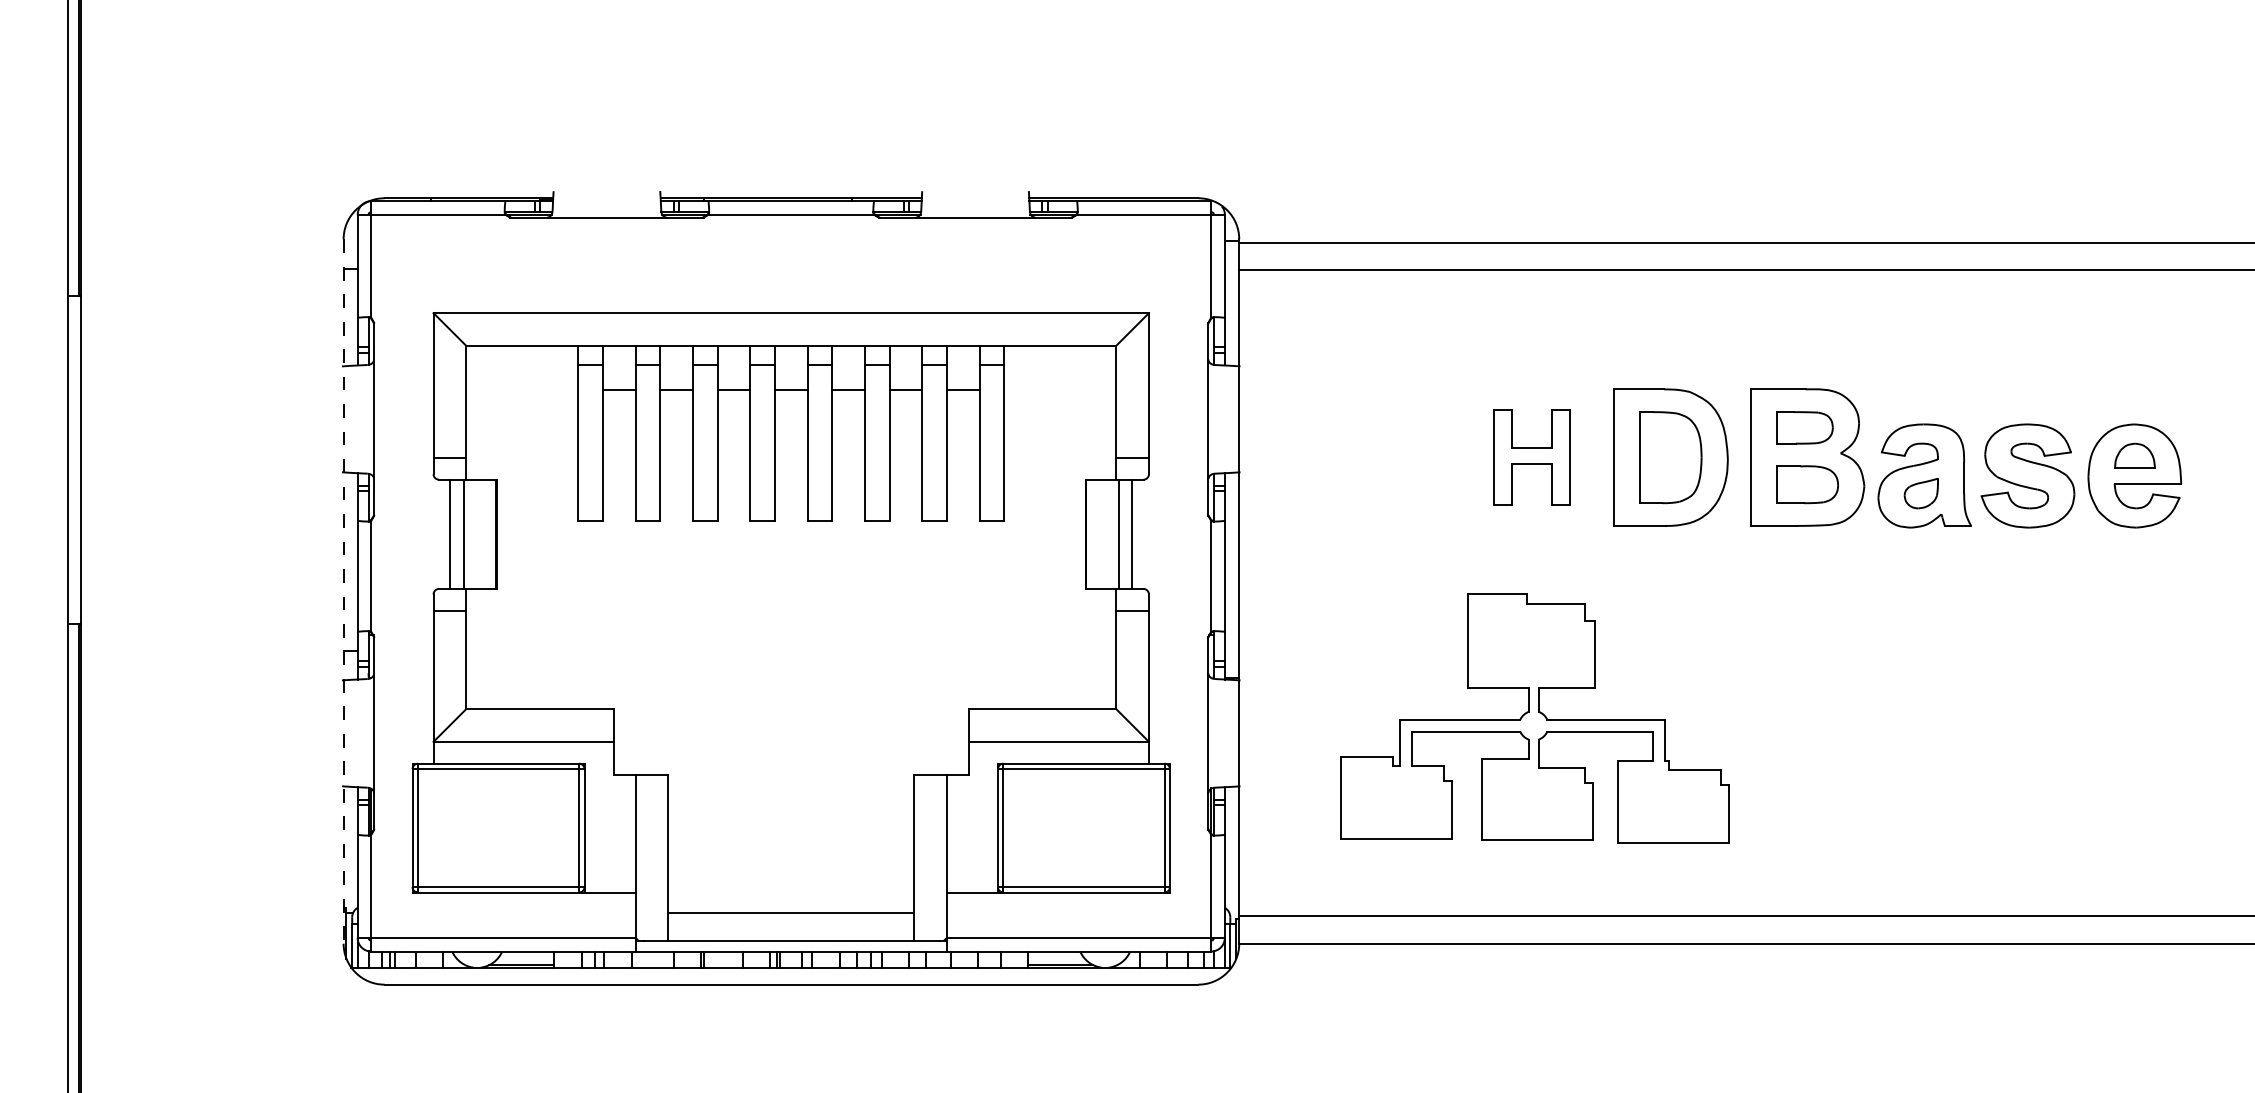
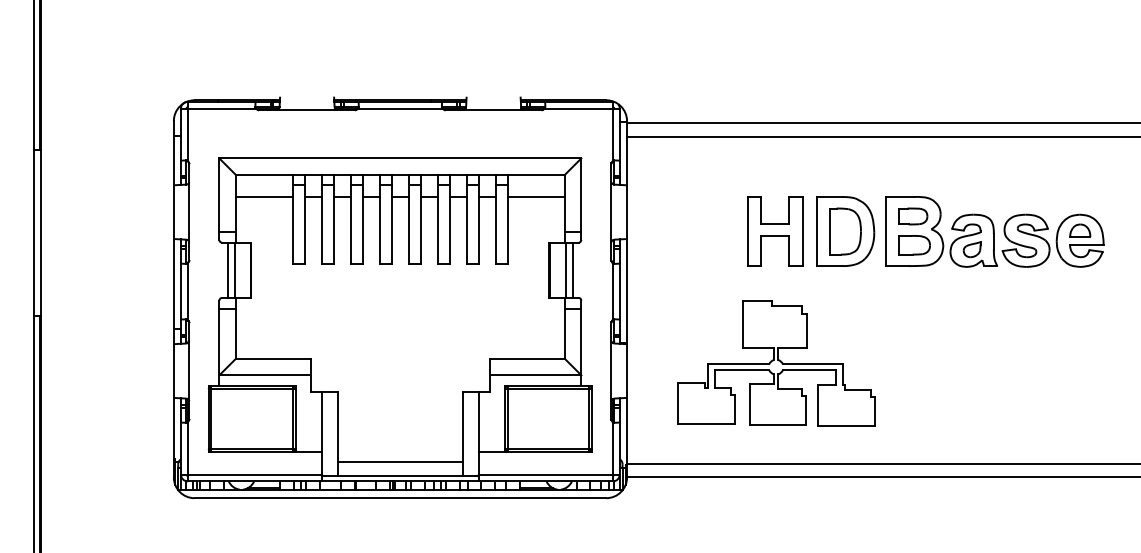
line: (520, 390) -> (263, 197), added
line: (1060, 390) -> (536, 197), added
part: (1532, 457) -> (775, 231), size x1.43
line: (342, 591) -> (173, 299), dashed -> solid

